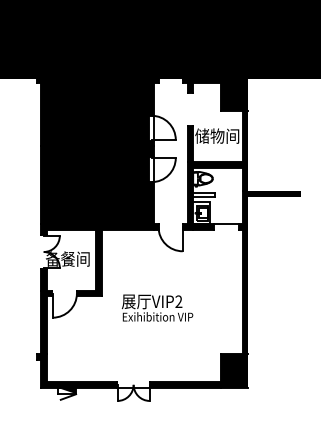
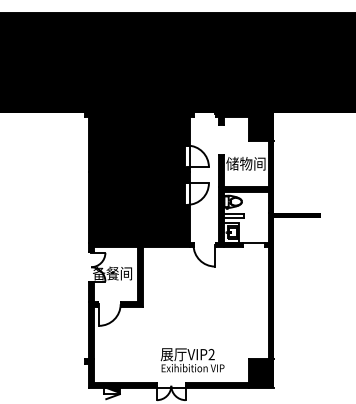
text: (157, 308) -> (192, 360), moved

